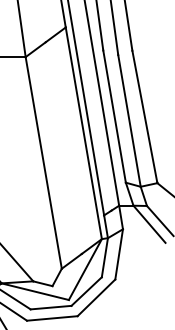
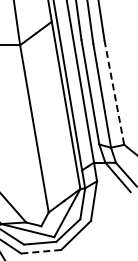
line: (145, 116) -> (114, 92), solid -> dashed
line: (51, 318) -> (40, 251), solid -> dashed

